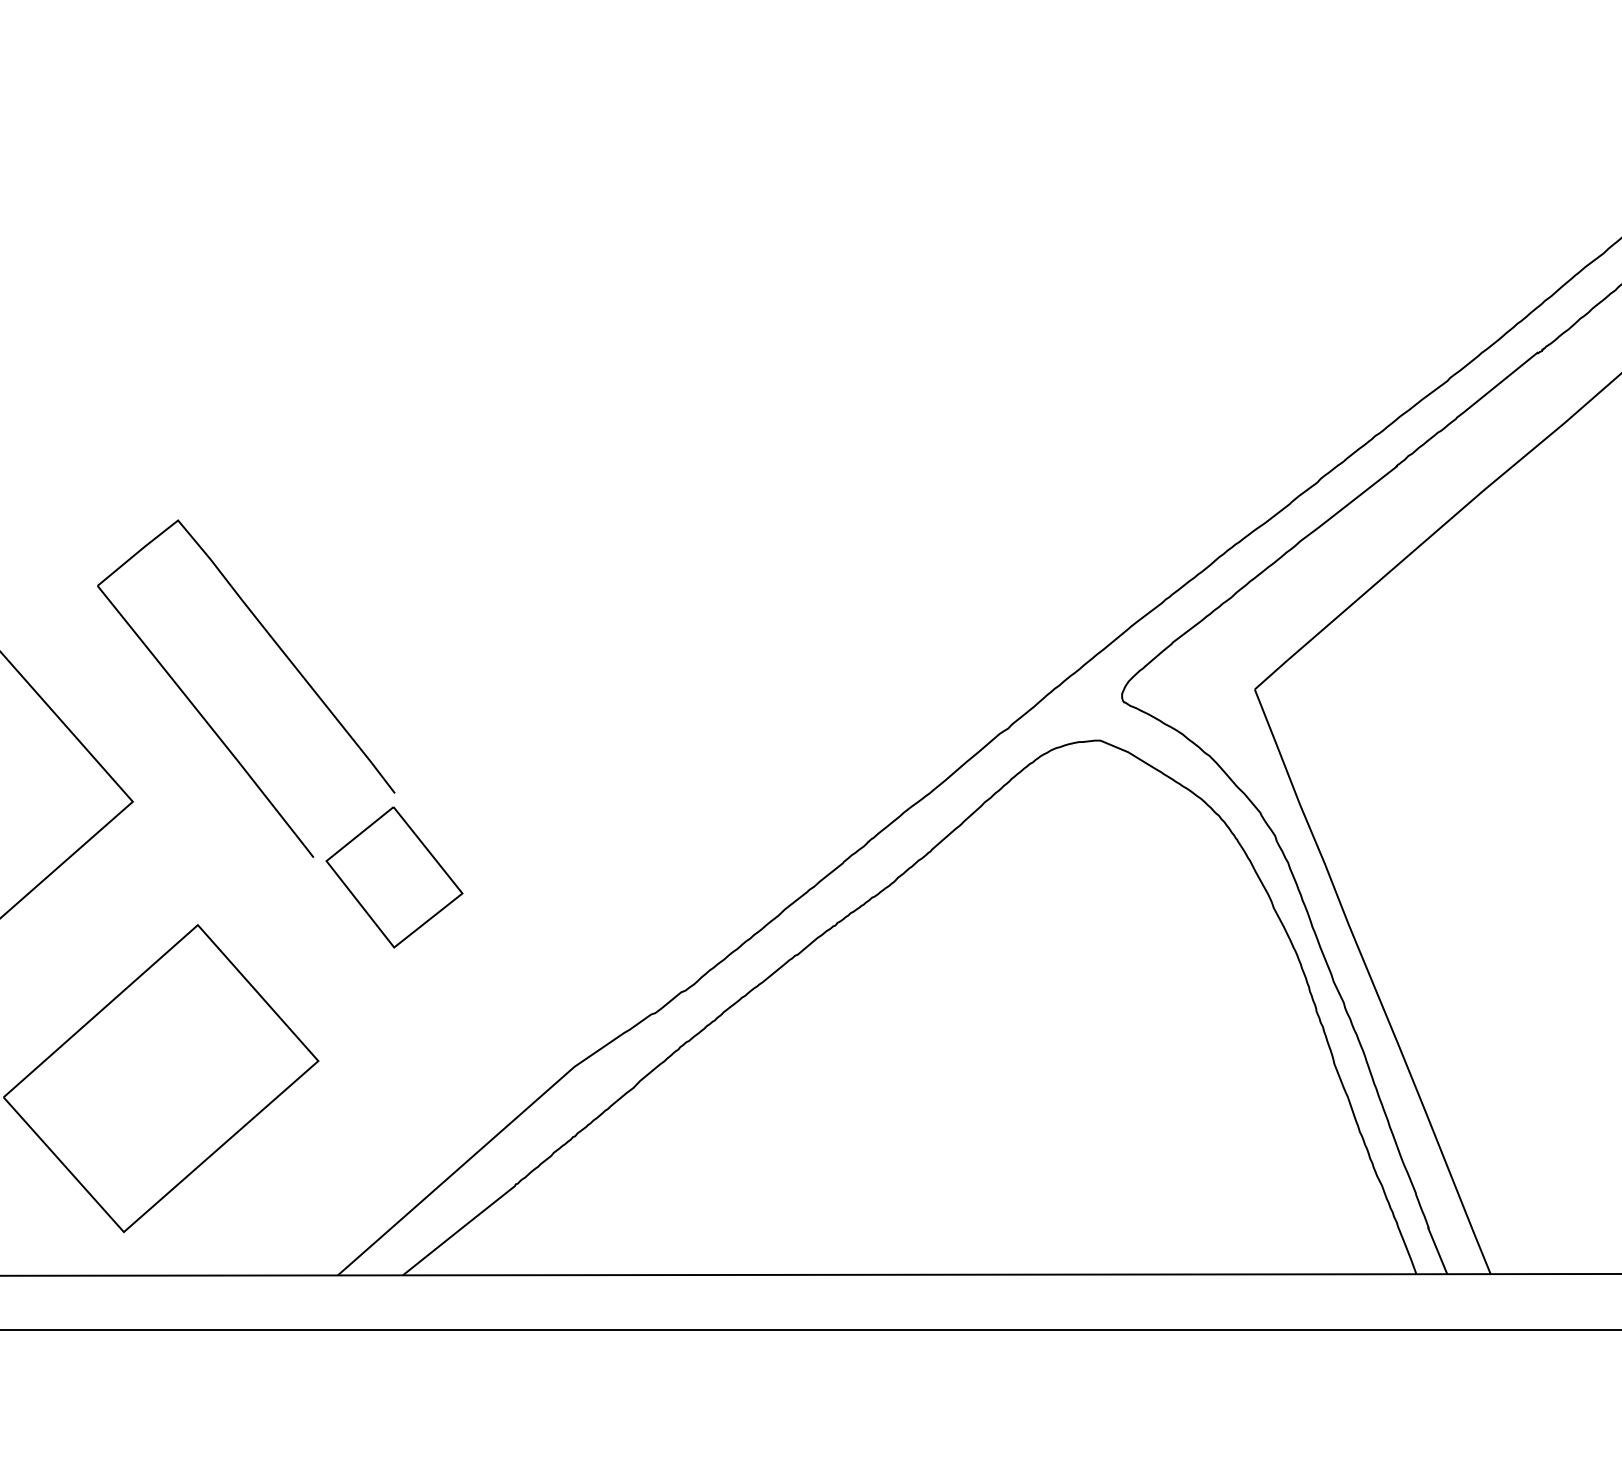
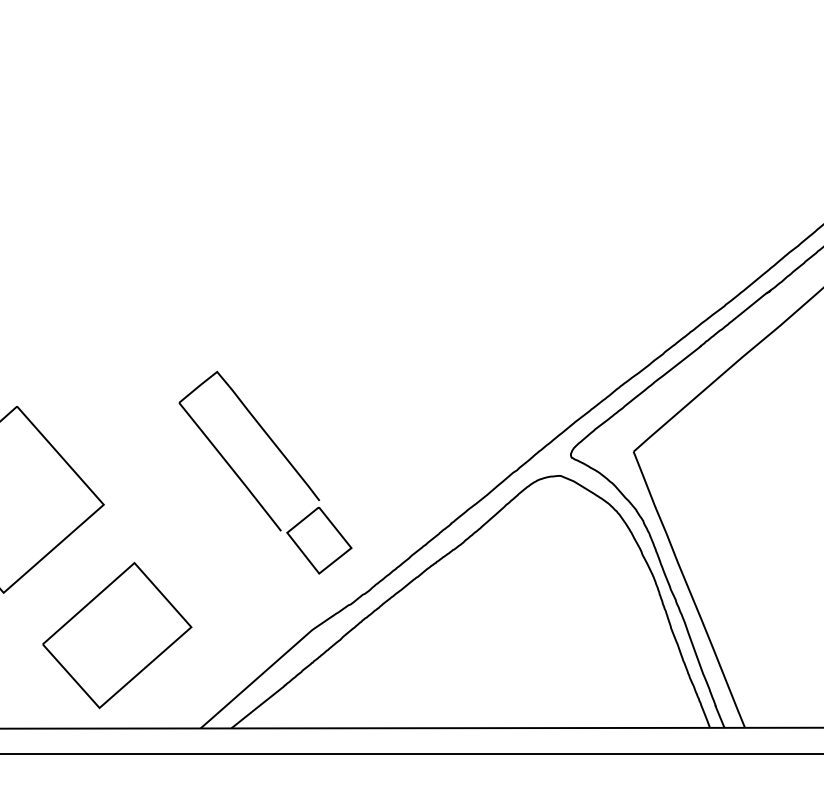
part: (244, 765) -> (248, 487), moved

